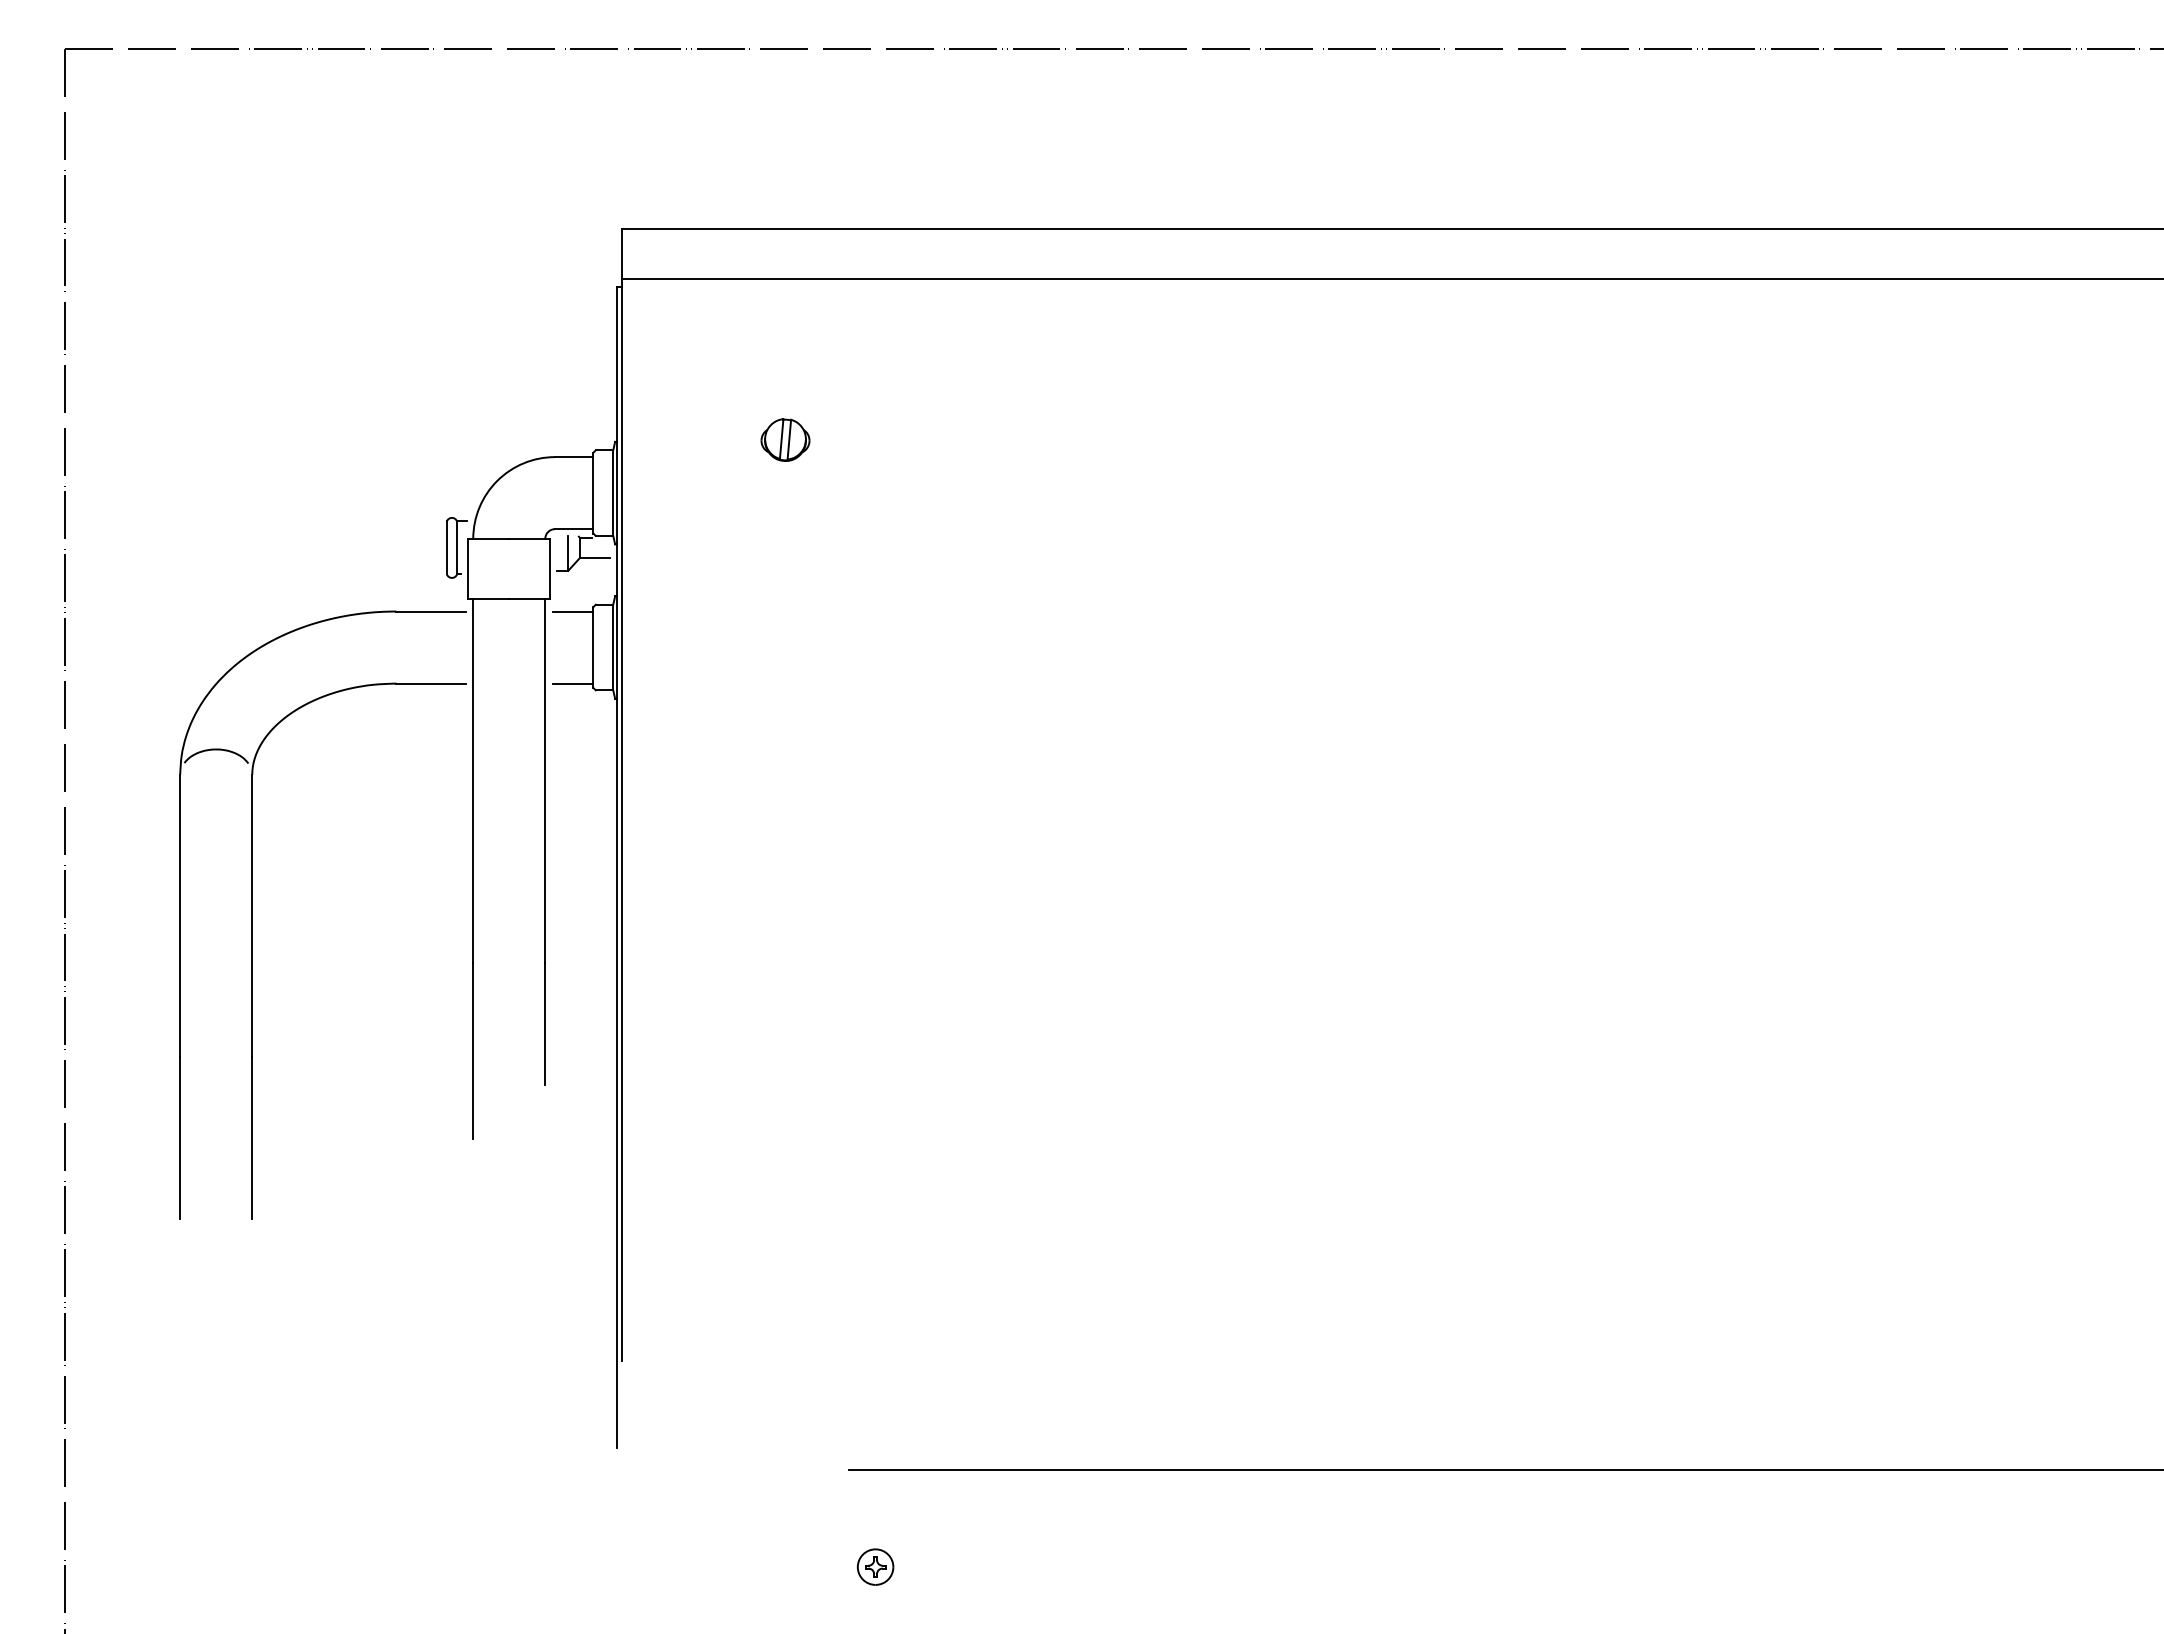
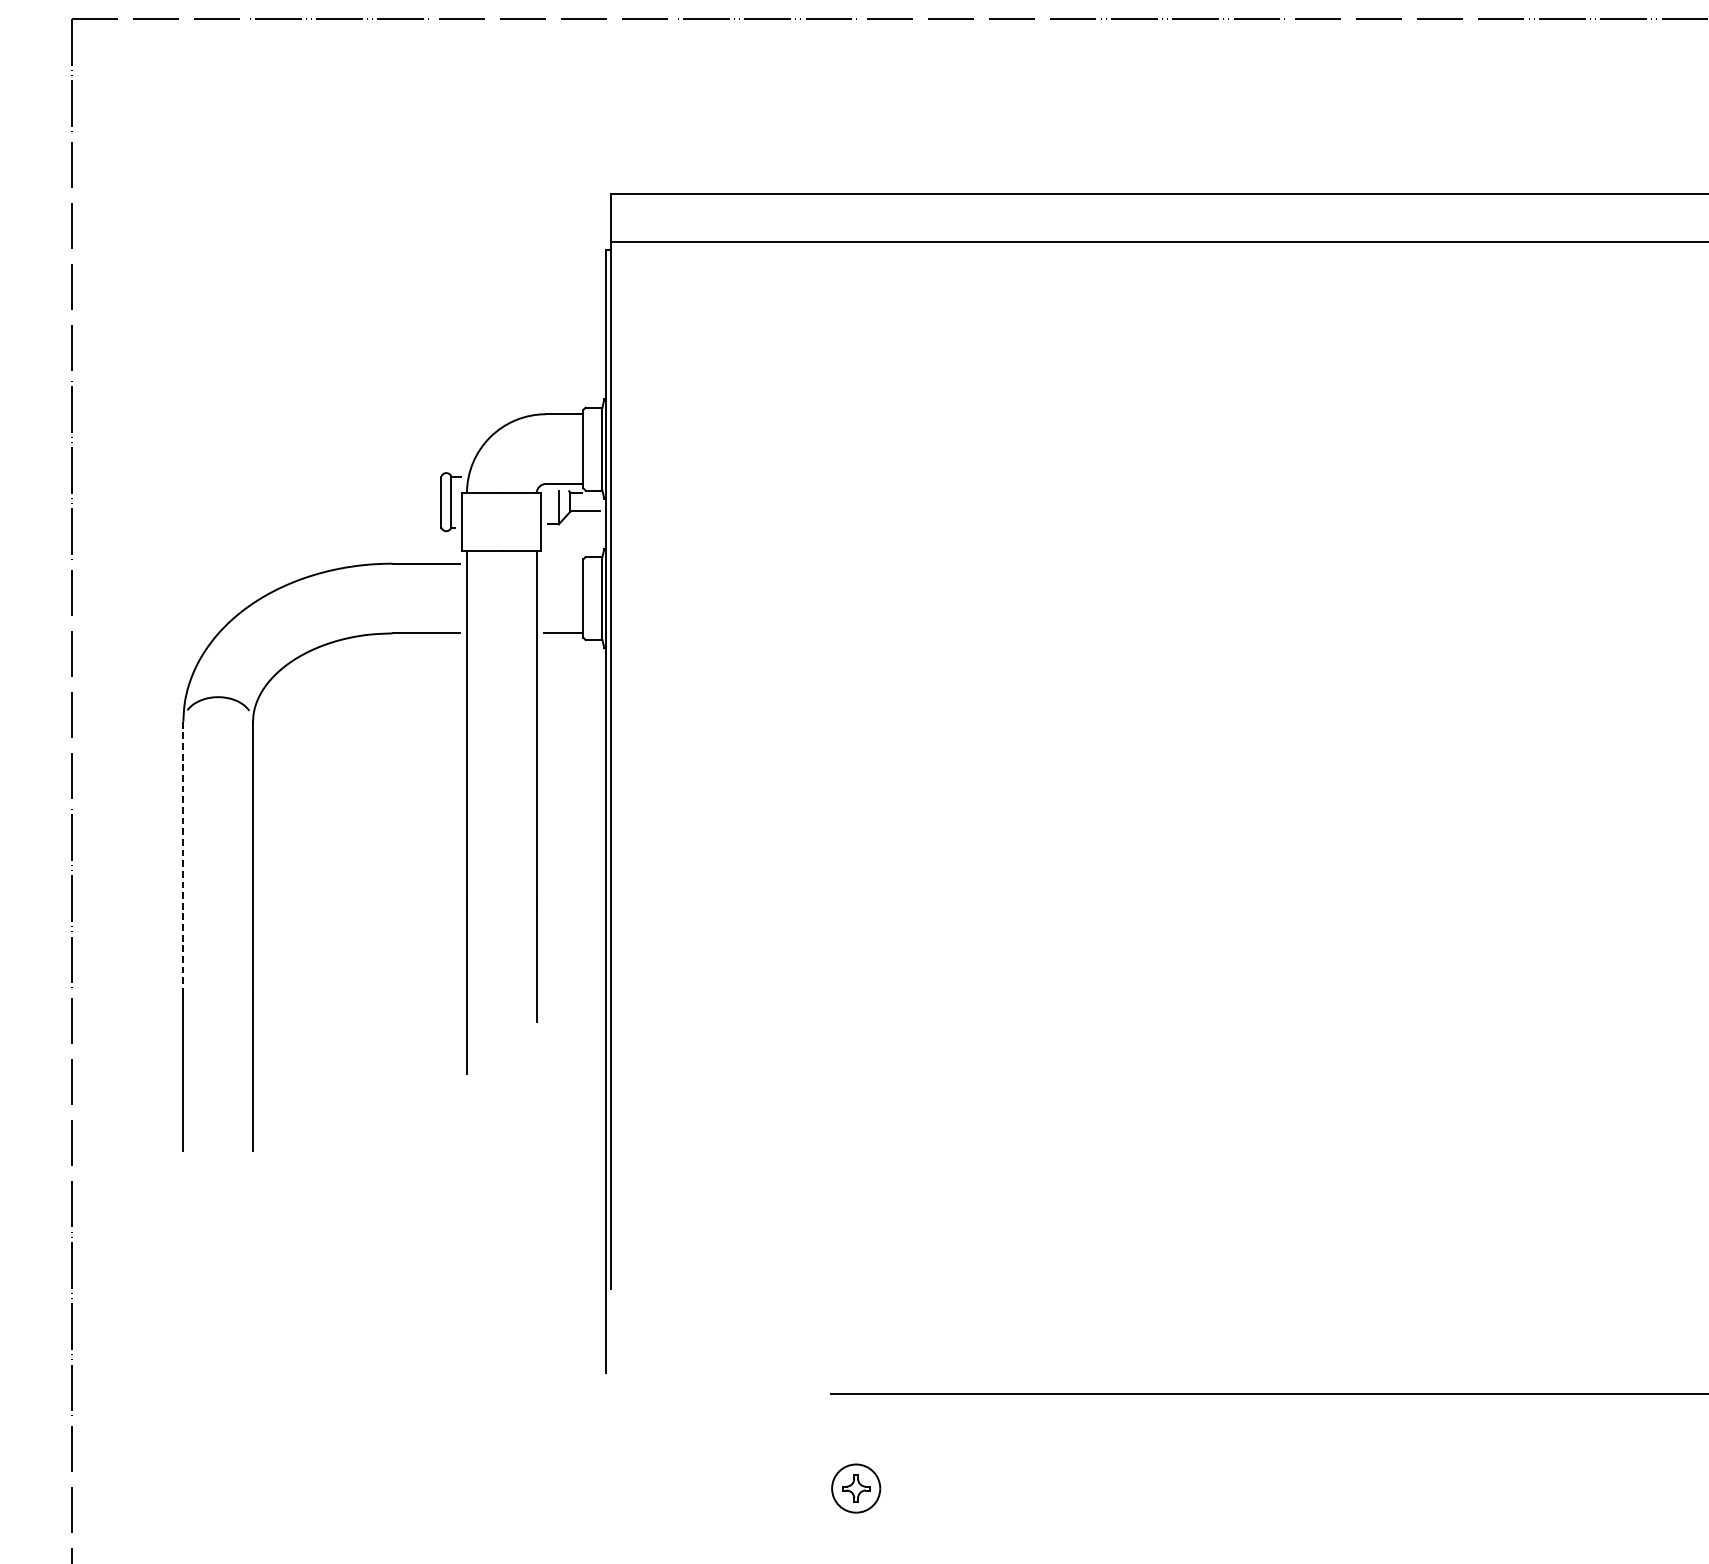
part: (785, 439) -> (769, 397), removed
line: (572, 611) -> (563, 563), removed
line: (180, 916) -> (183, 858), solid -> dashed
part: (875, 1566) -> (856, 1487), size x1.4

